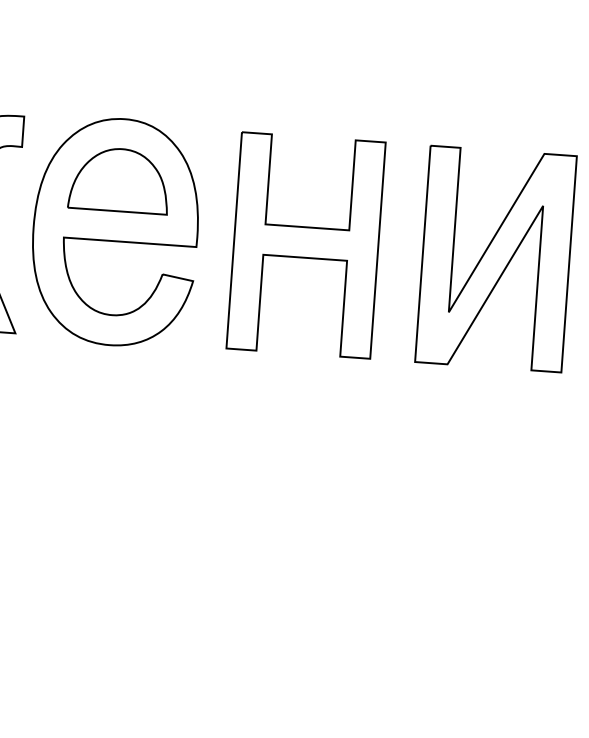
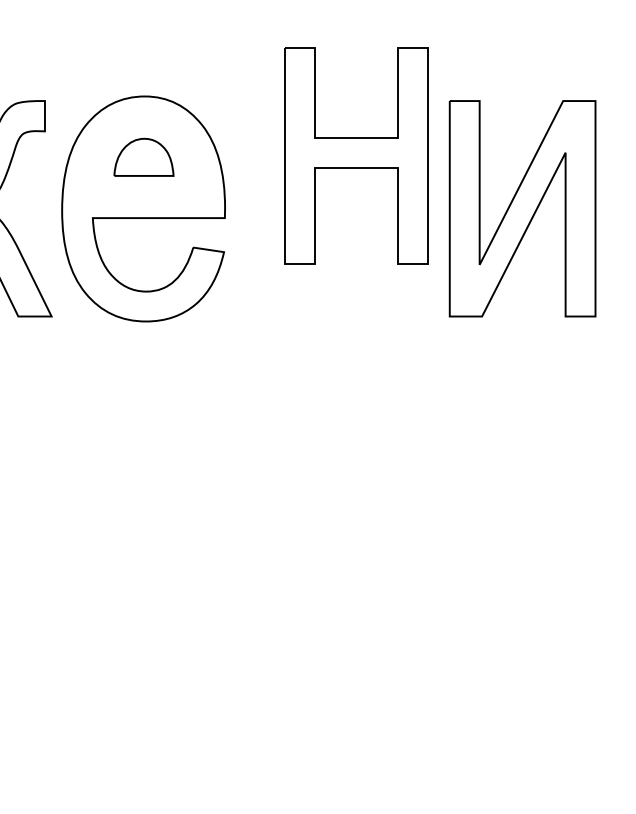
part: (119, 180) -> (143, 157), size x0.6
part: (306, 245) -> (356, 155), moved

